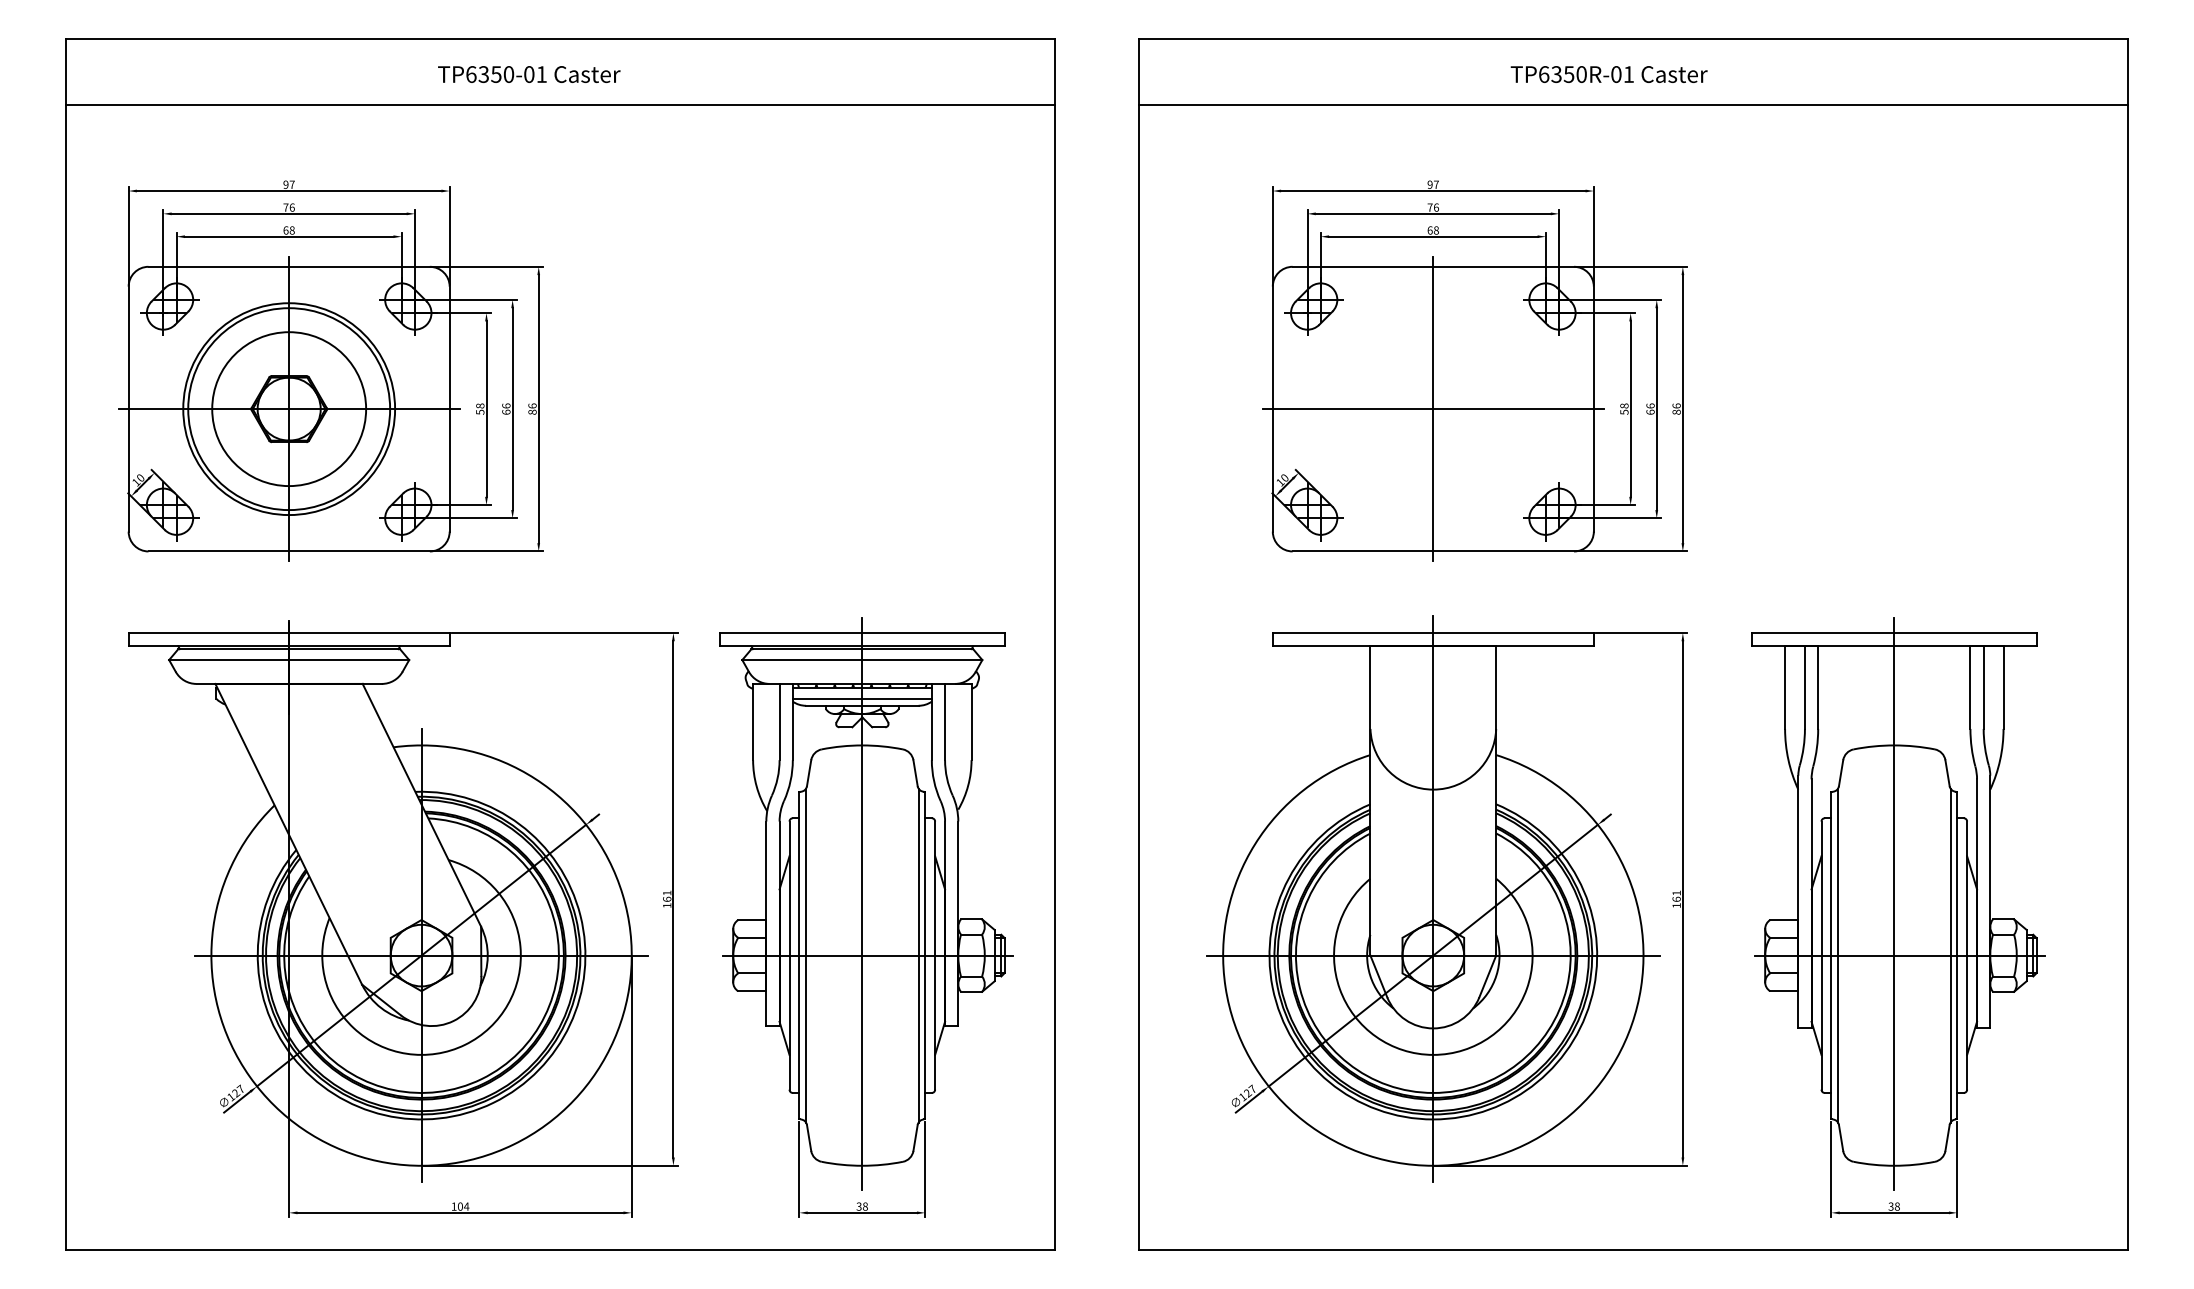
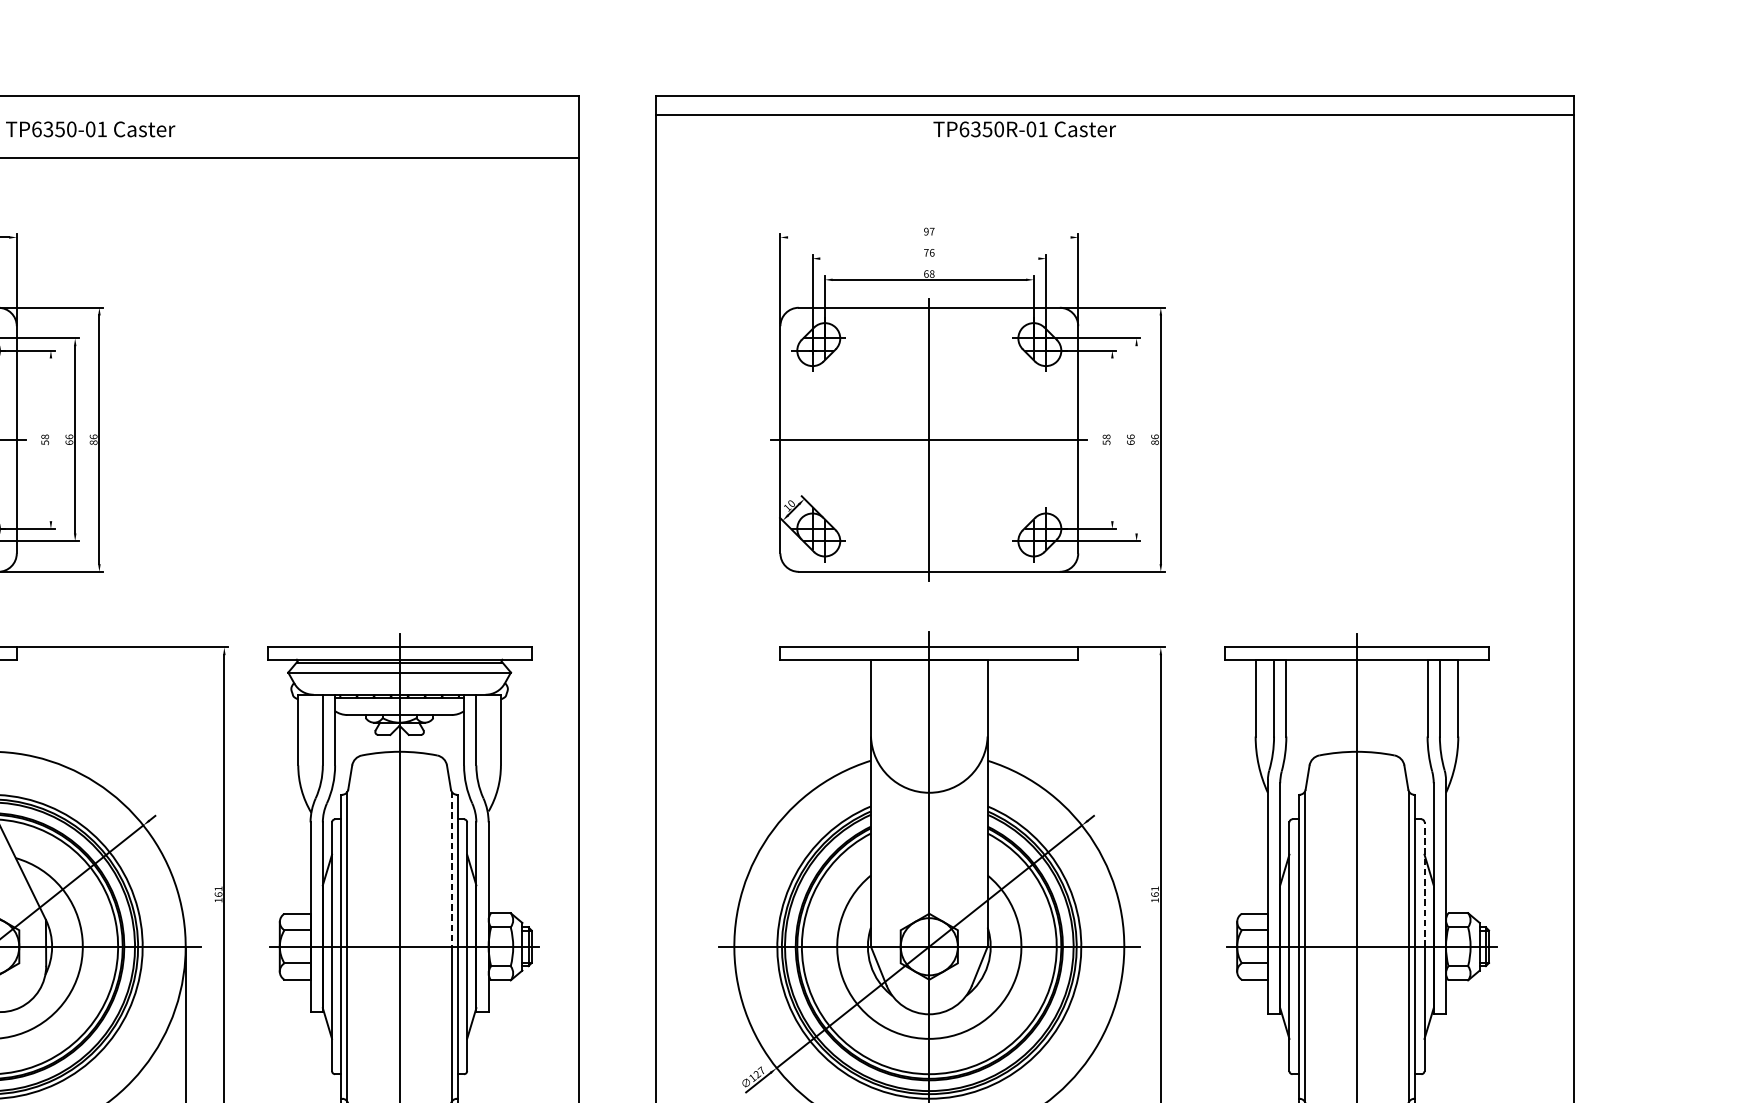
text: (1608, 74) -> (1024, 129), moved
line: (1633, 105) -> (1115, 115), moved
line: (1433, 191) -> (929, 237), removed
line: (1432, 213) -> (928, 258), removed
line: (486, 408) -> (50, 439), removed
line: (1630, 408) -> (1112, 439), removed
line: (1656, 409) -> (1136, 440), removed
line: (861, 698) -> (398, 708), removed
line: (918, 872) -> (451, 869), solid -> dashed
line: (1967, 888) -> (1424, 884), solid -> dashed

